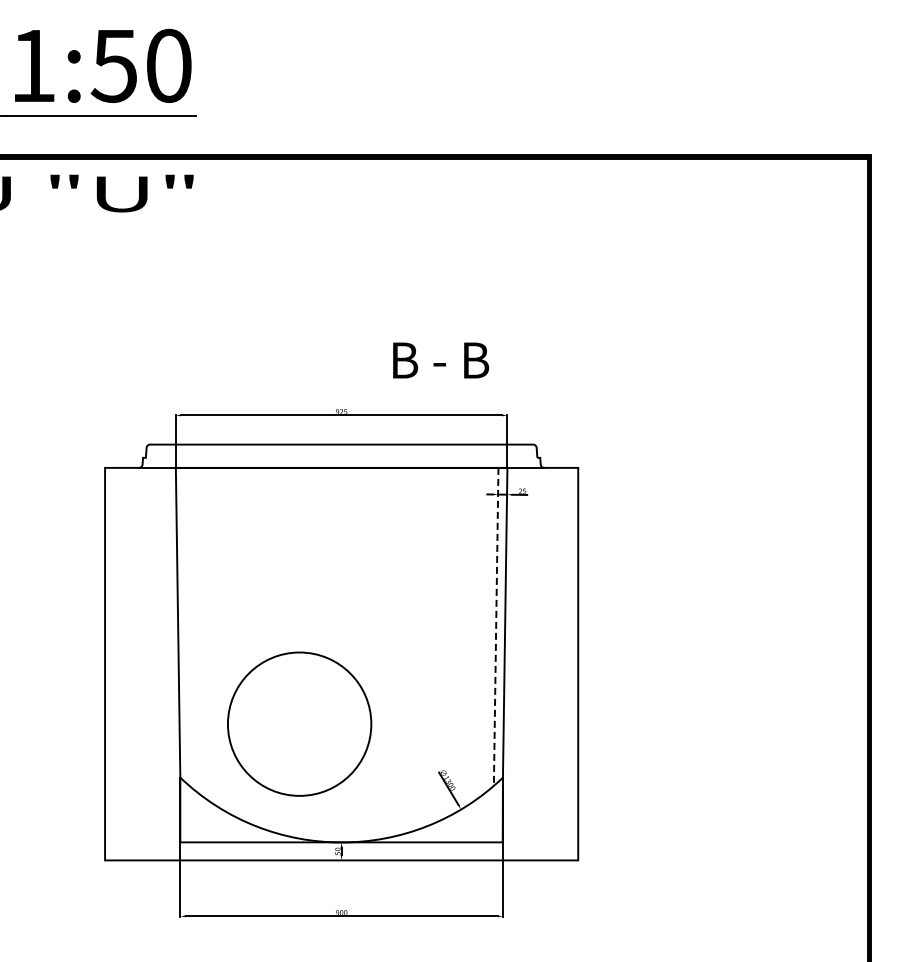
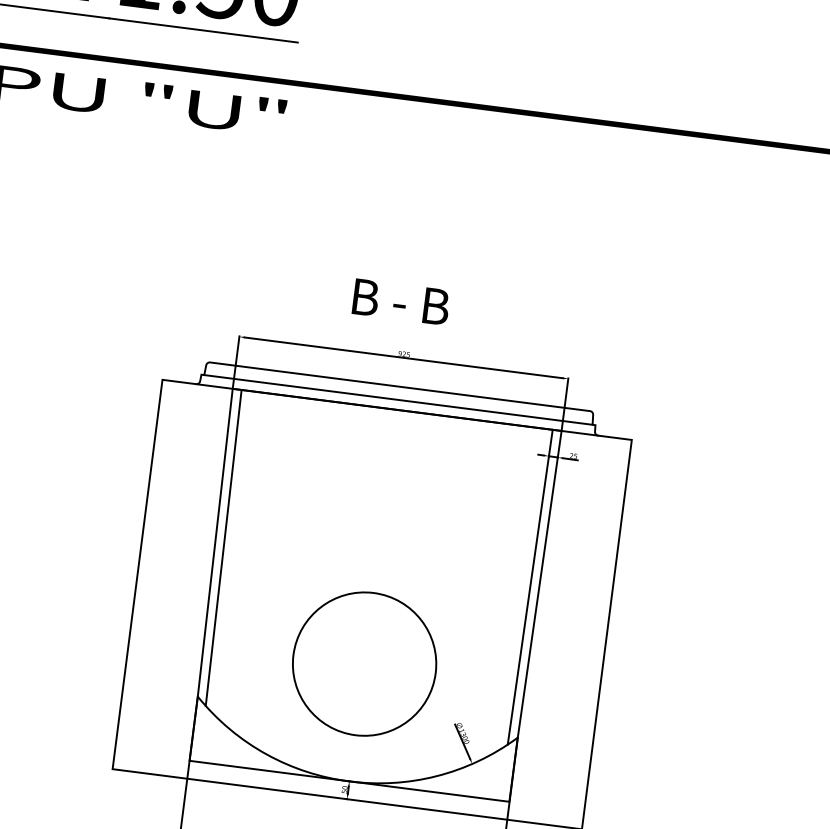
text: (441, 360) -> (401, 302), moved
line: (341, 457) -> (398, 399), added
line: (186, 626) -> (223, 547), added
line: (496, 627) -> (530, 587), dashed -> solid
circle: (299, 723) -> (364, 663), moved

